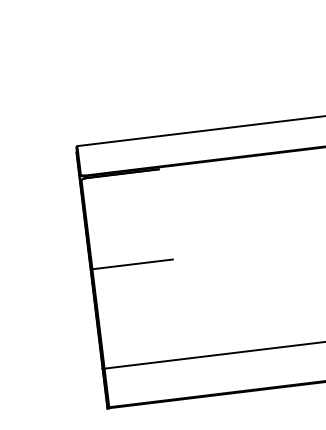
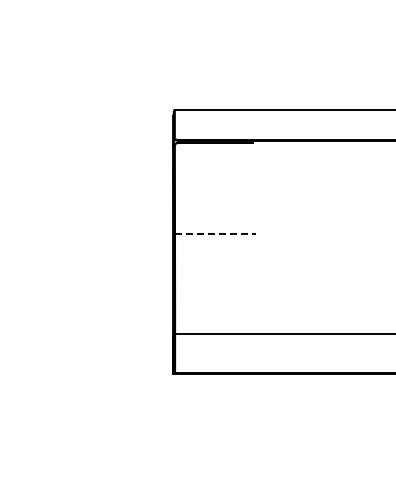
line: (133, 264) -> (216, 234), solid -> dashed

